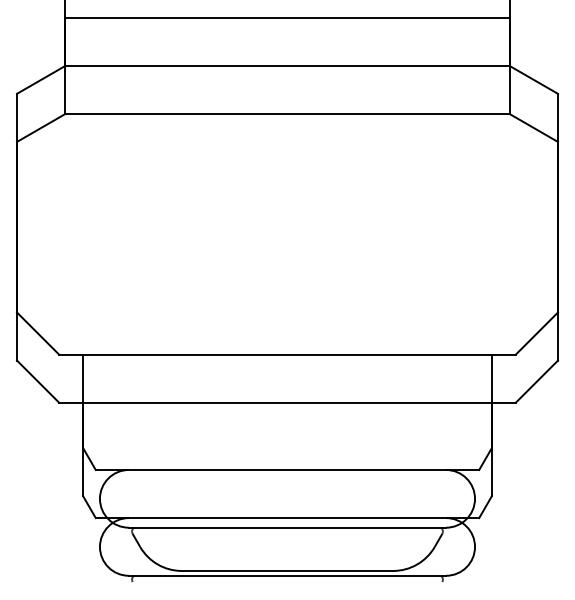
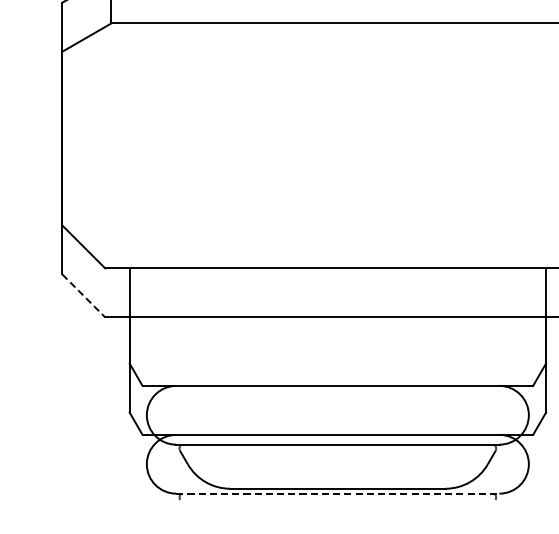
line: (38, 381) -> (84, 295), solid -> dashed
line: (287, 575) -> (337, 493), solid -> dashed

